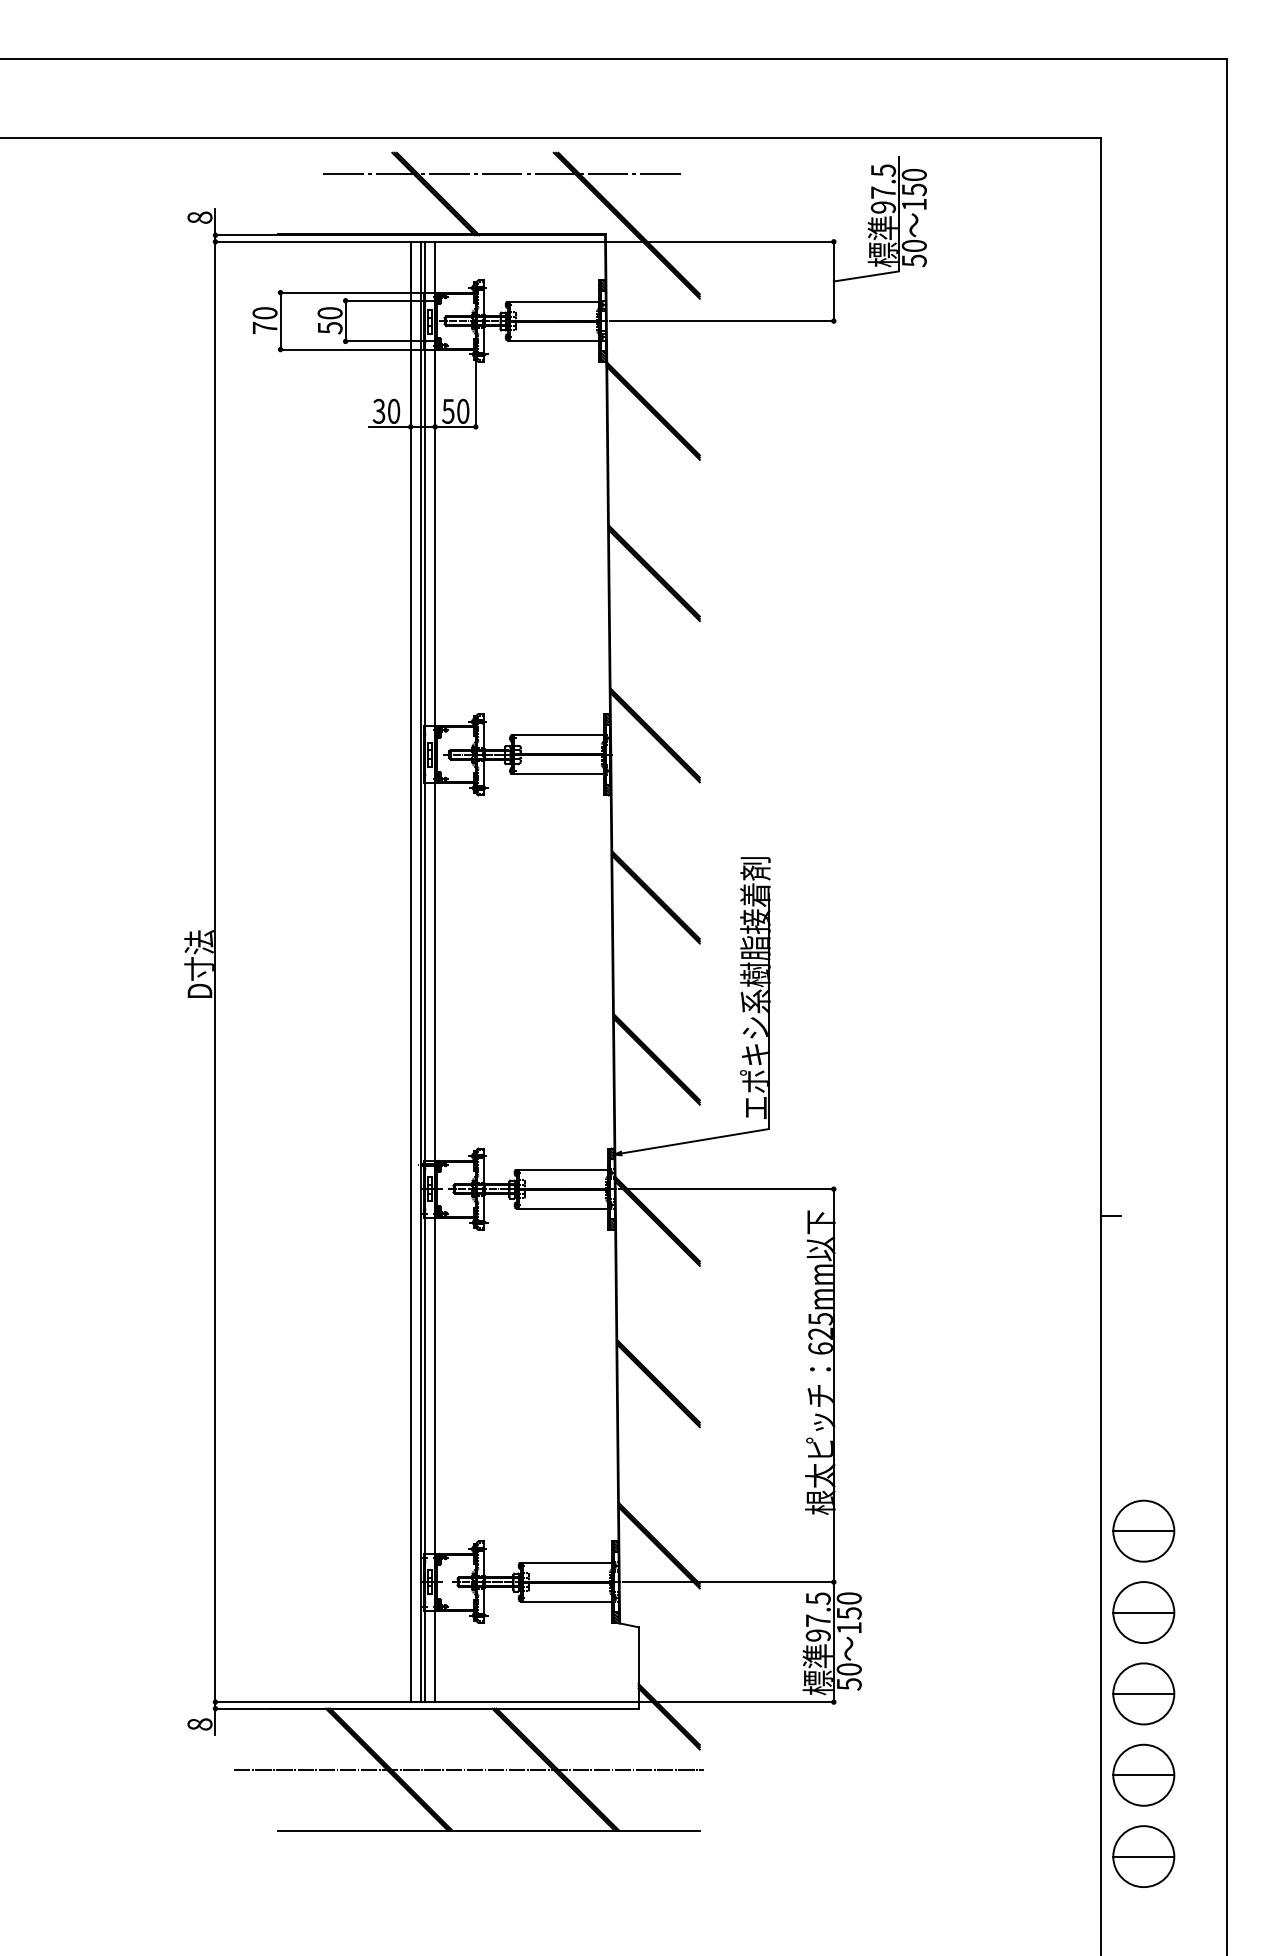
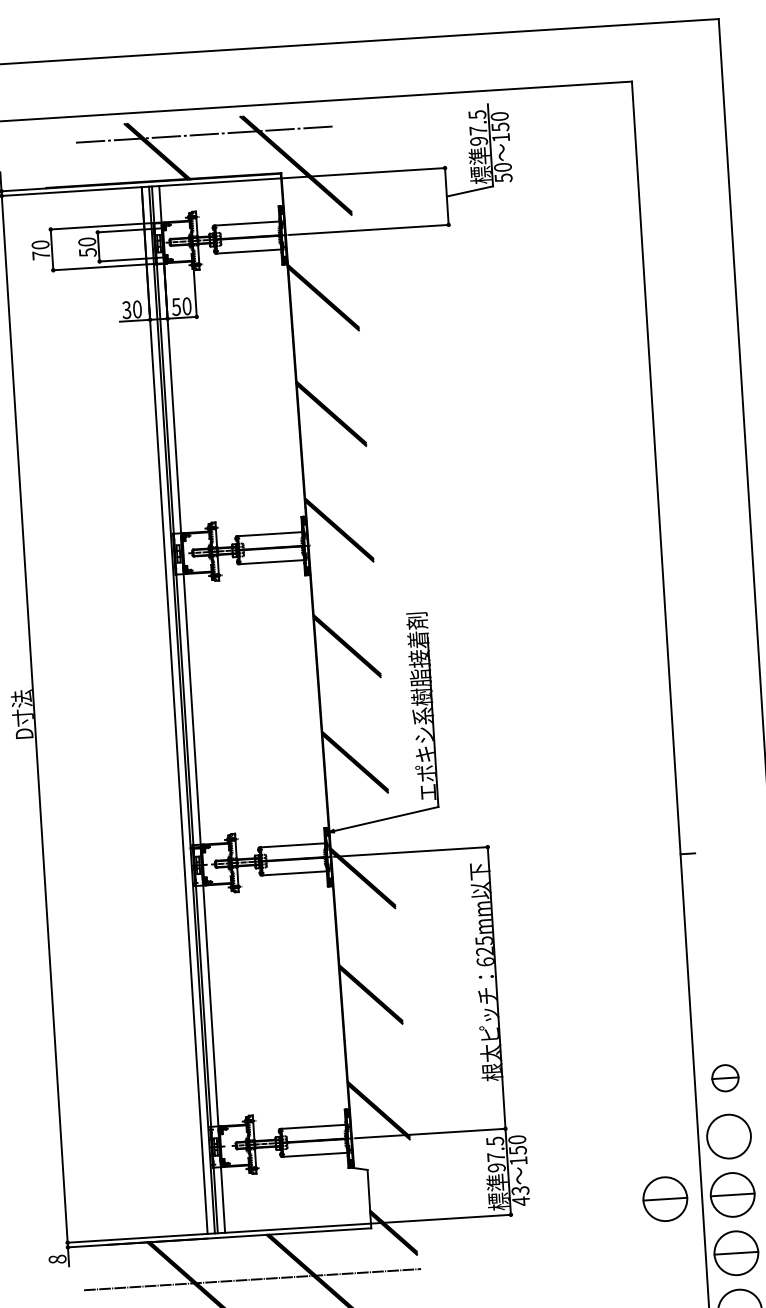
part: (1143, 1530) -> (725, 1077), size x0.6
line: (1143, 1612) -> (728, 1136), removed
text: (848, 1677) -> (520, 1196), 50 -> 43
part: (1049, 1693) -> (665, 1198), added

